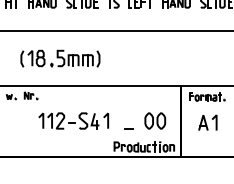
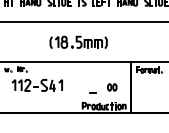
part: (60, 57) -> (78, 41), moved
part: (72, 121) -> (36, 85), moved
part: (155, 121) -> (112, 87), size x0.6
part: (208, 122) -> (150, 88), removed

